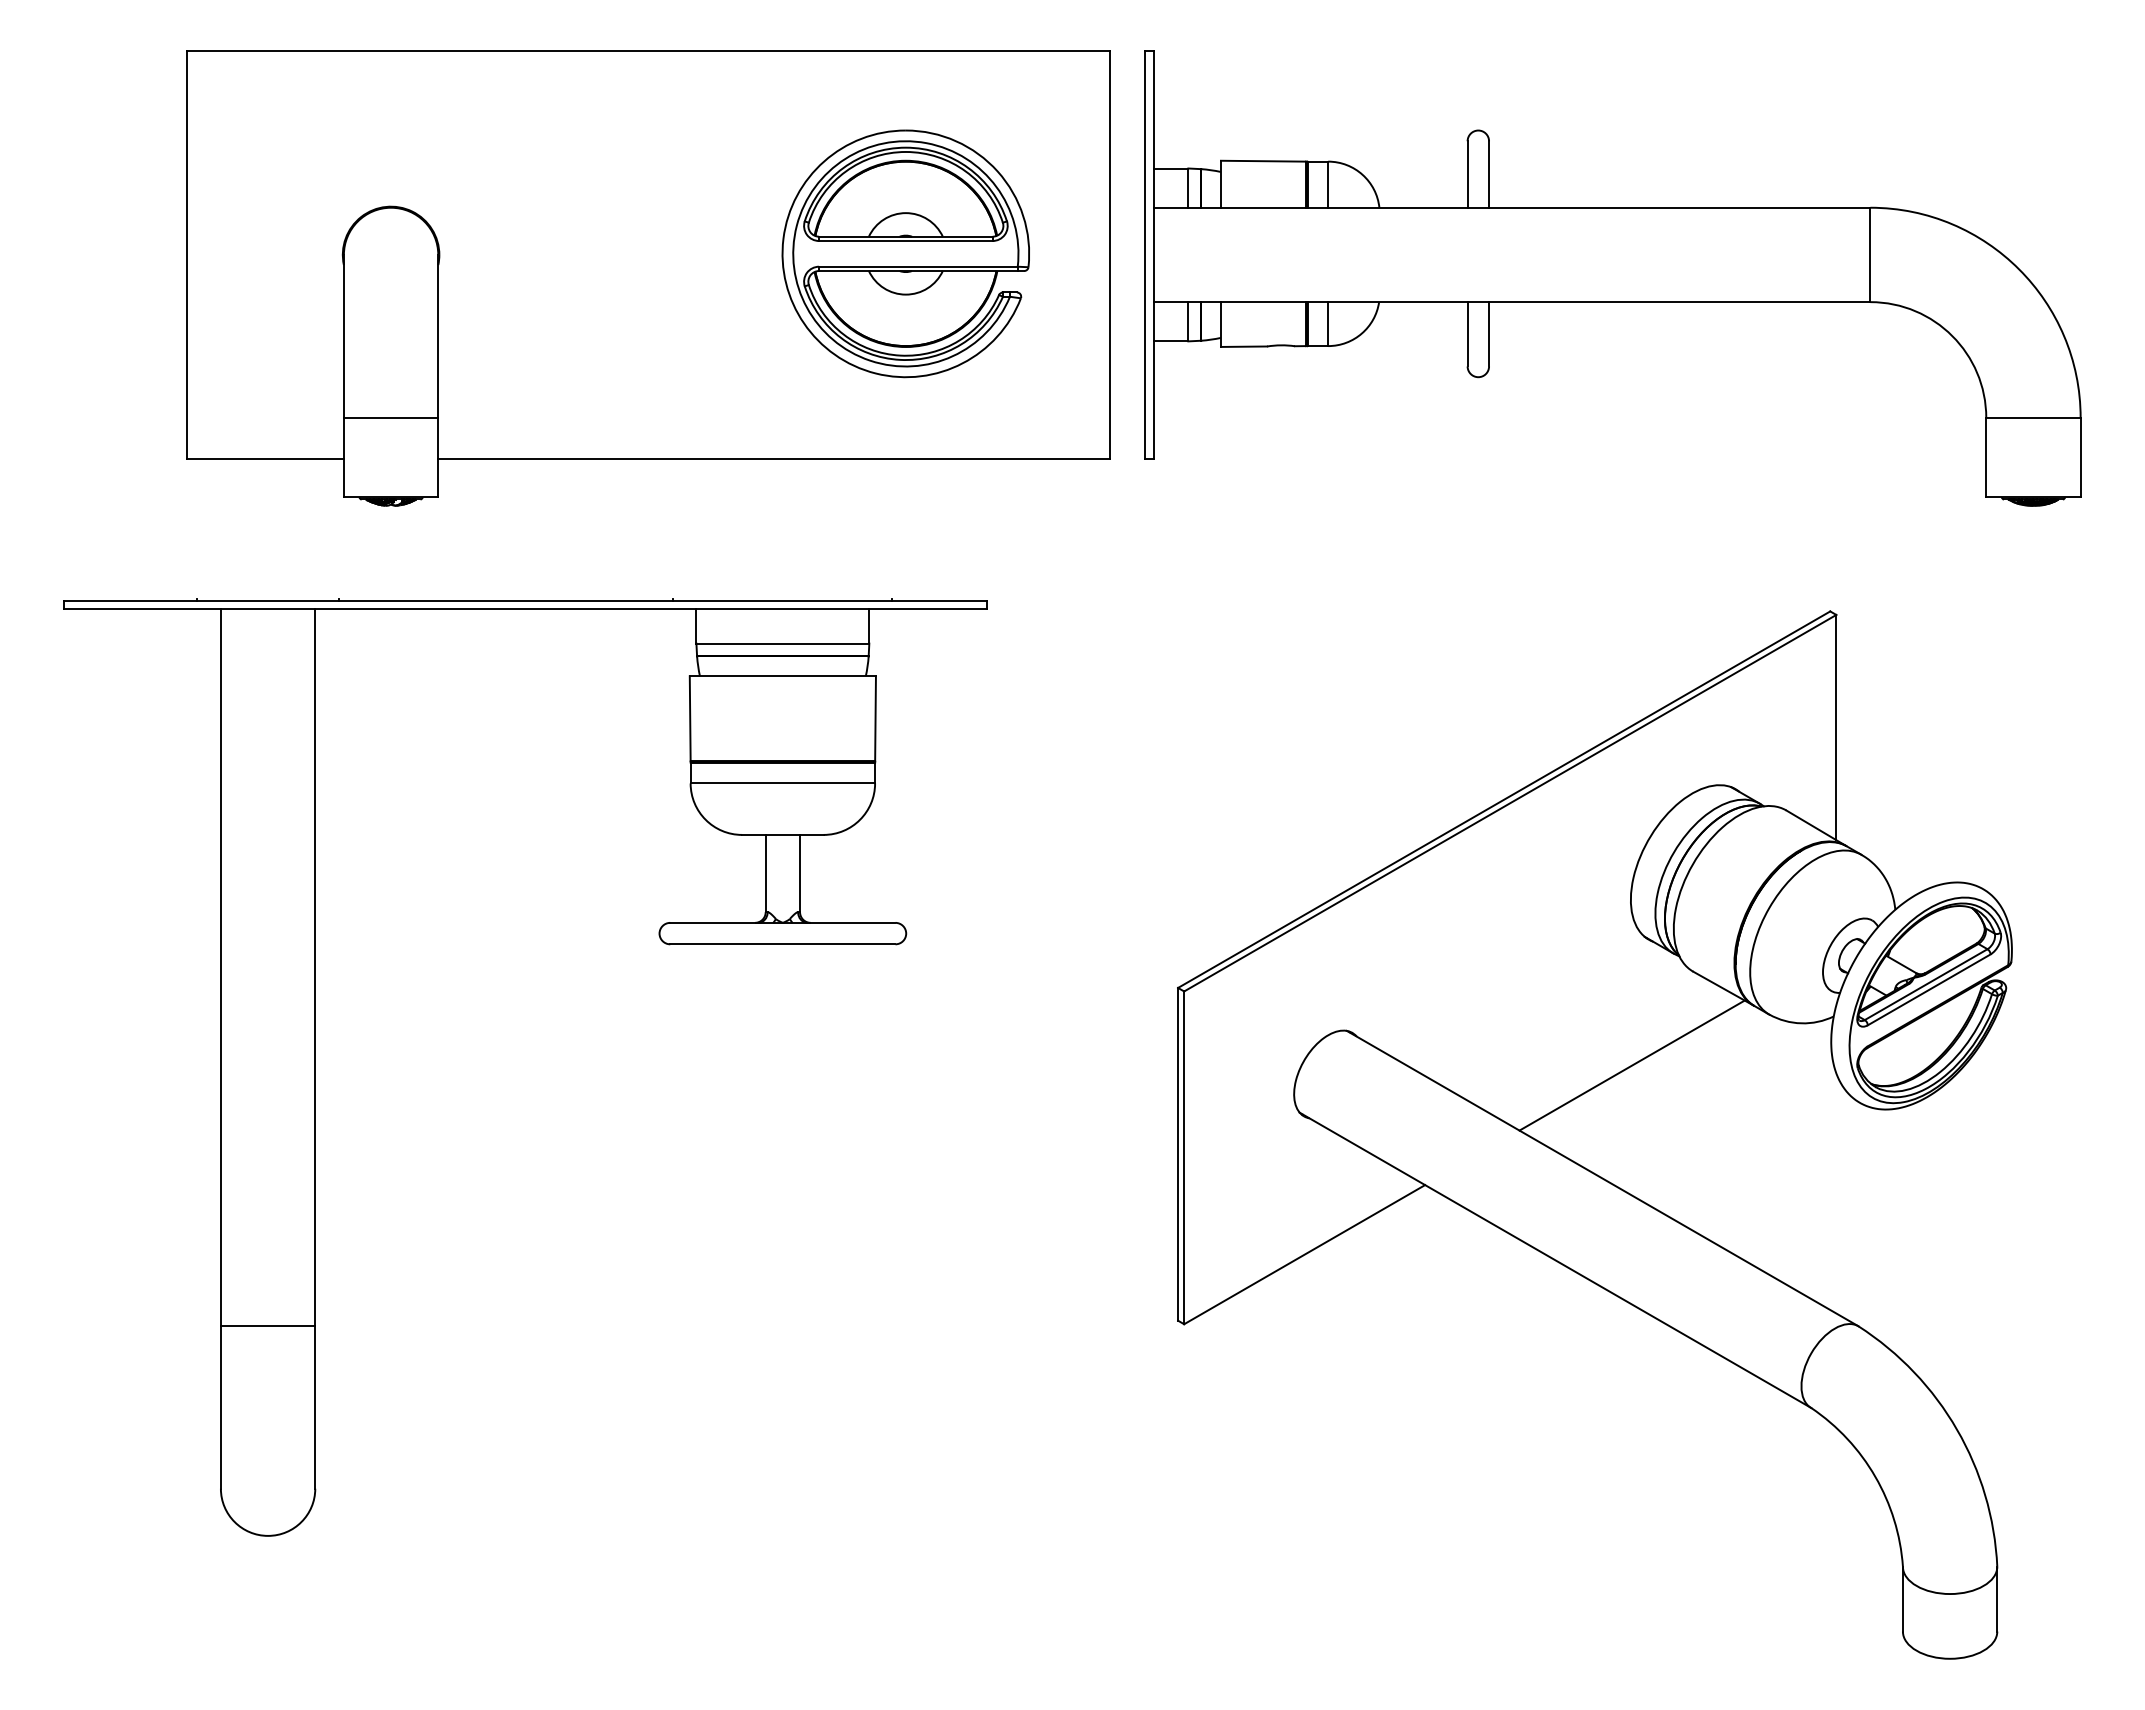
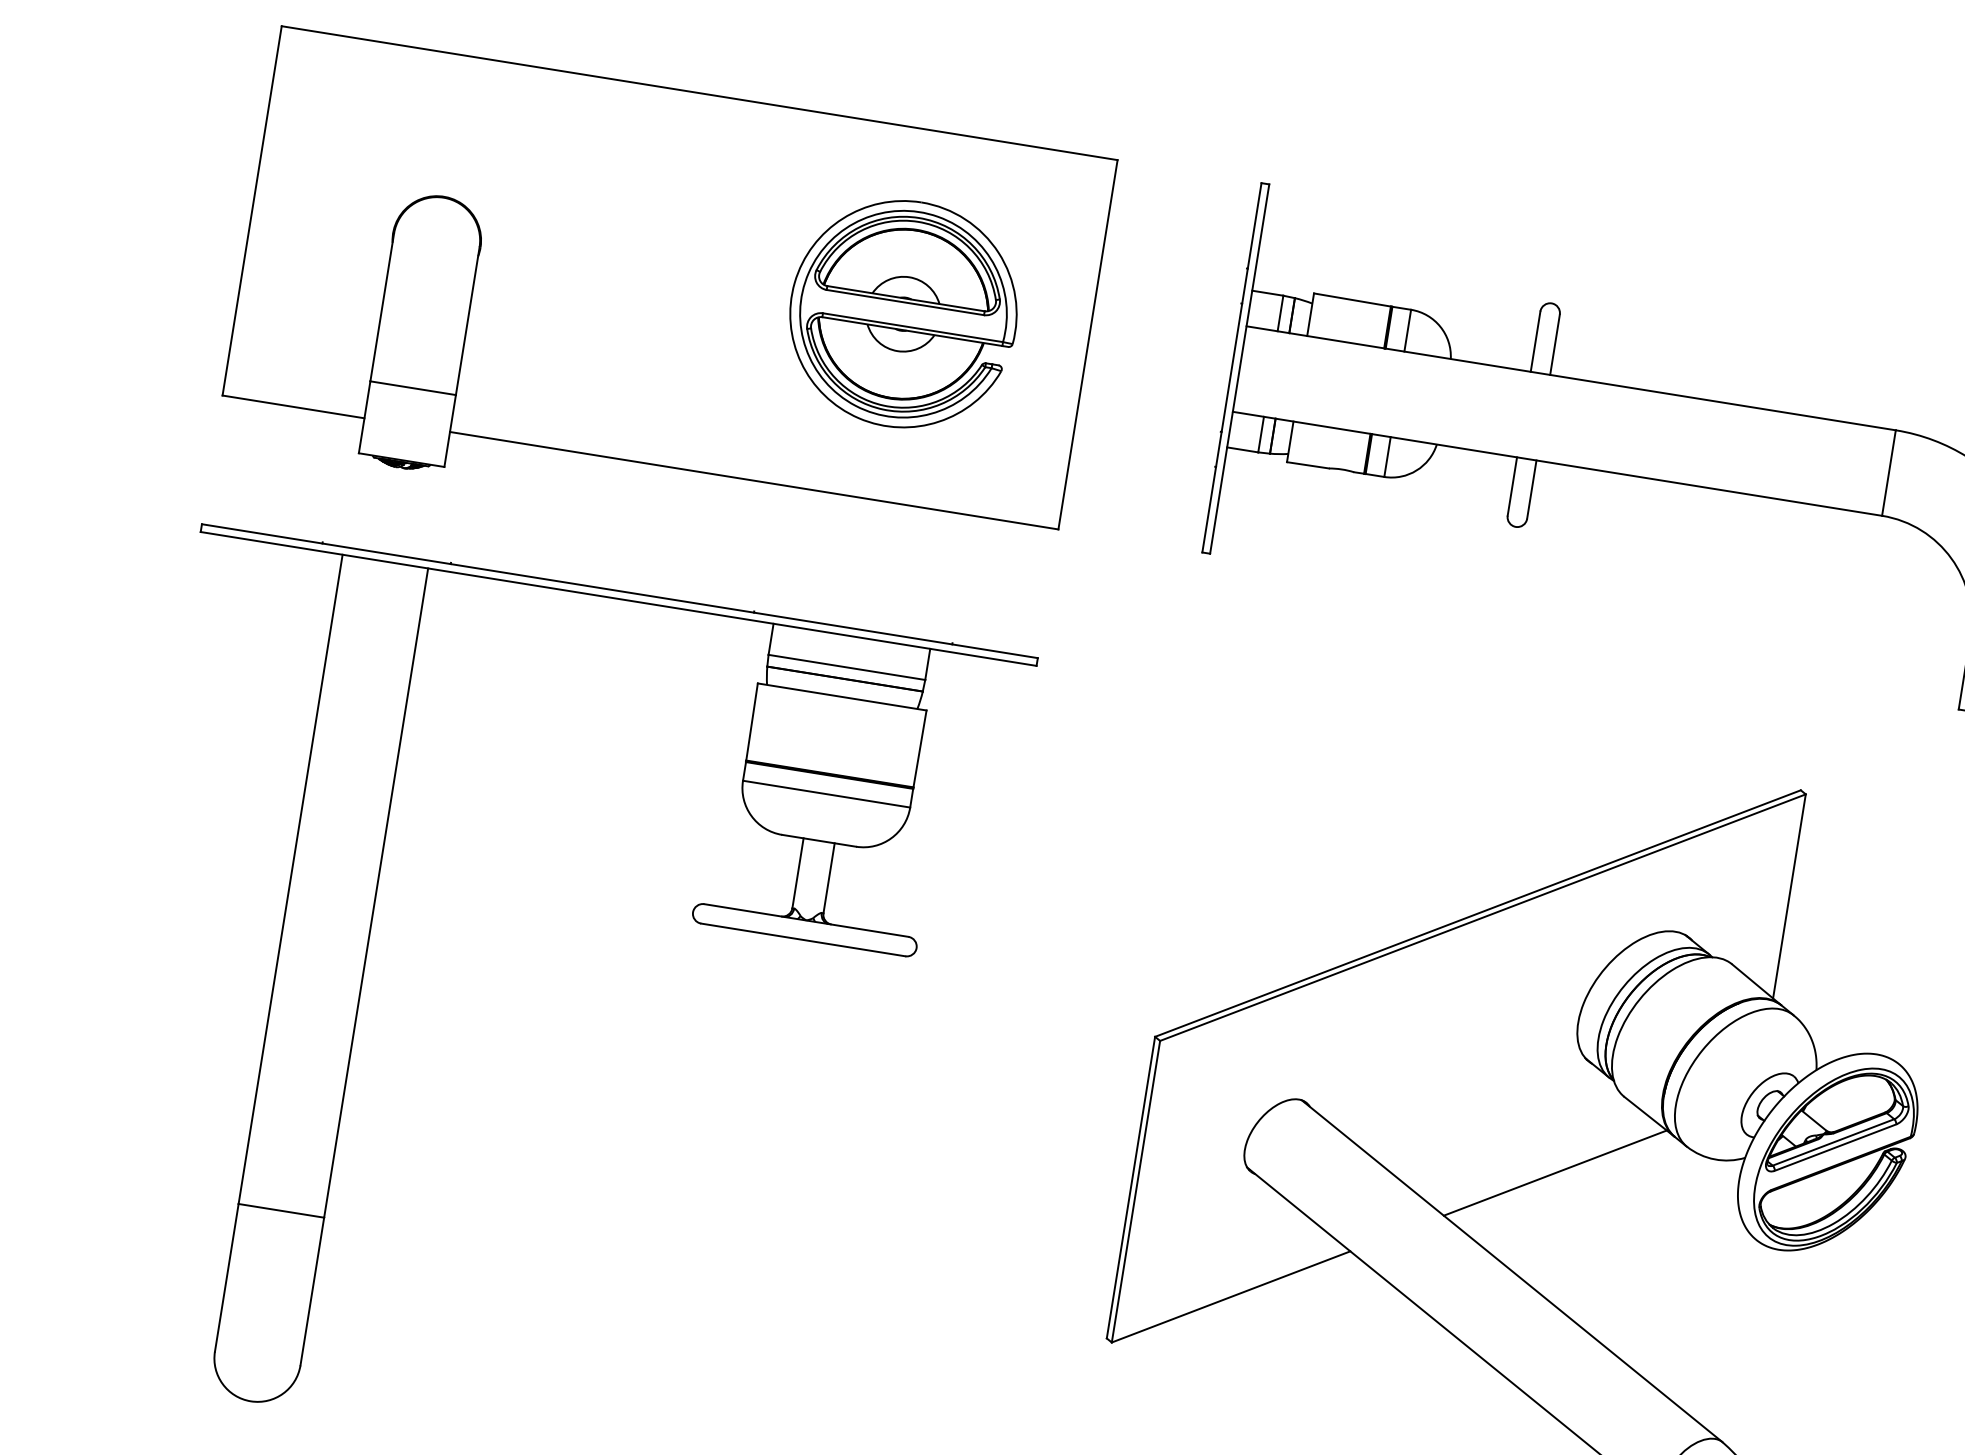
part: (648, 278) -> (666, 299), moved

